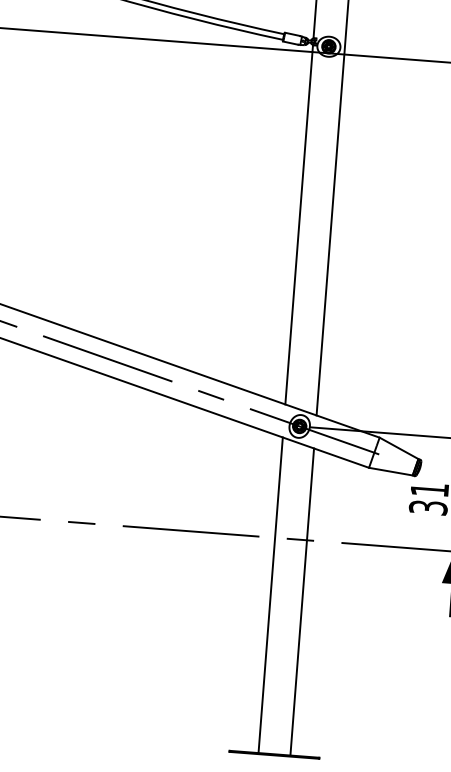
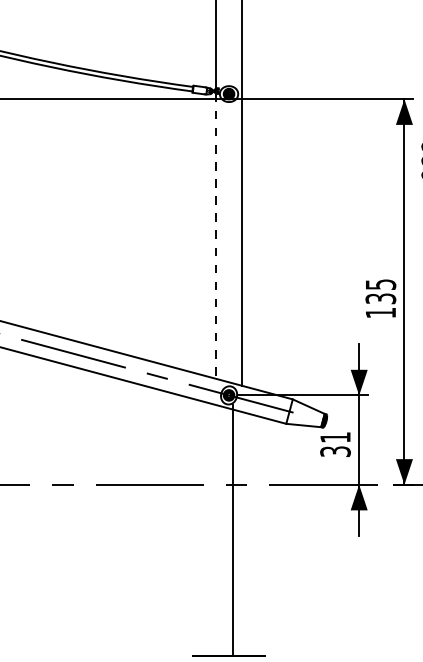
line: (299, 224) -> (216, 236), solid -> dashed
line: (270, 595) -> (233, 530), moved
line: (301, 601) -> (241, 533), removed

